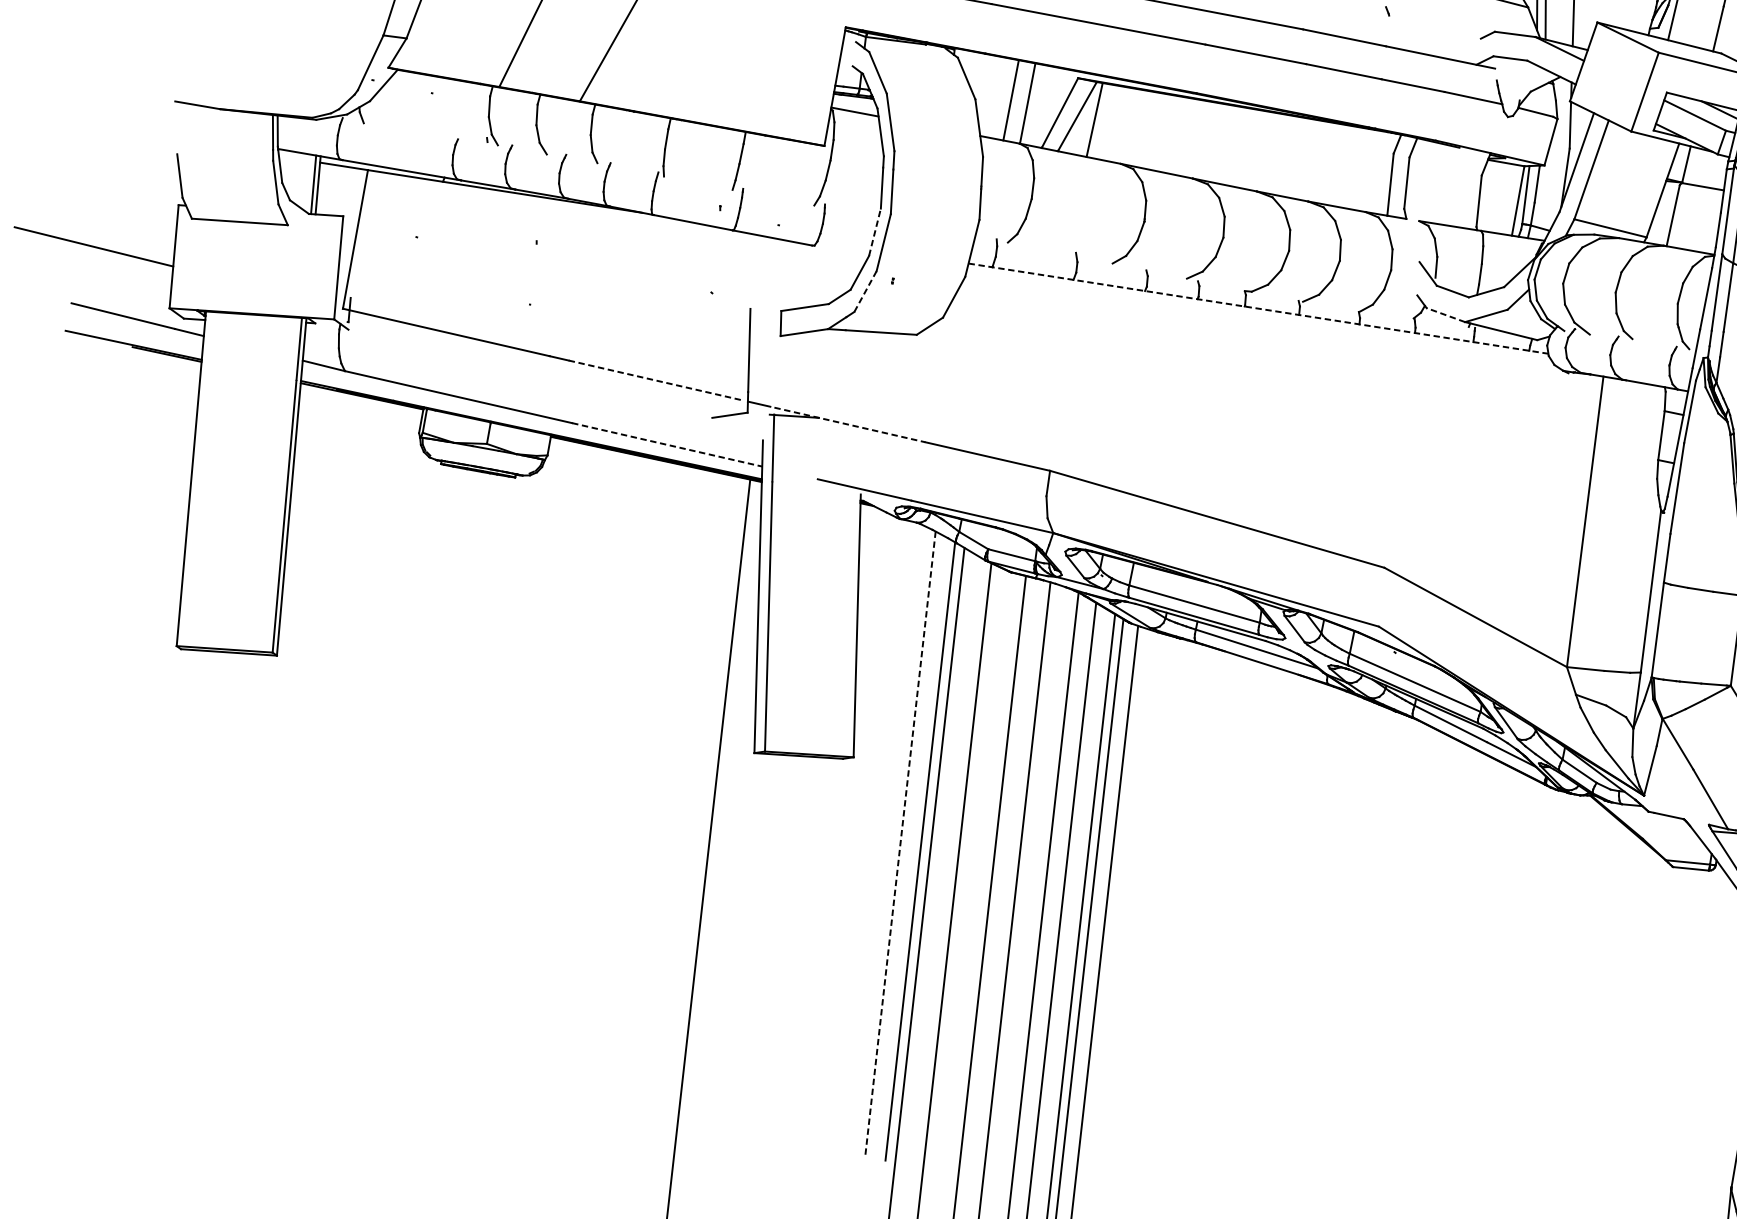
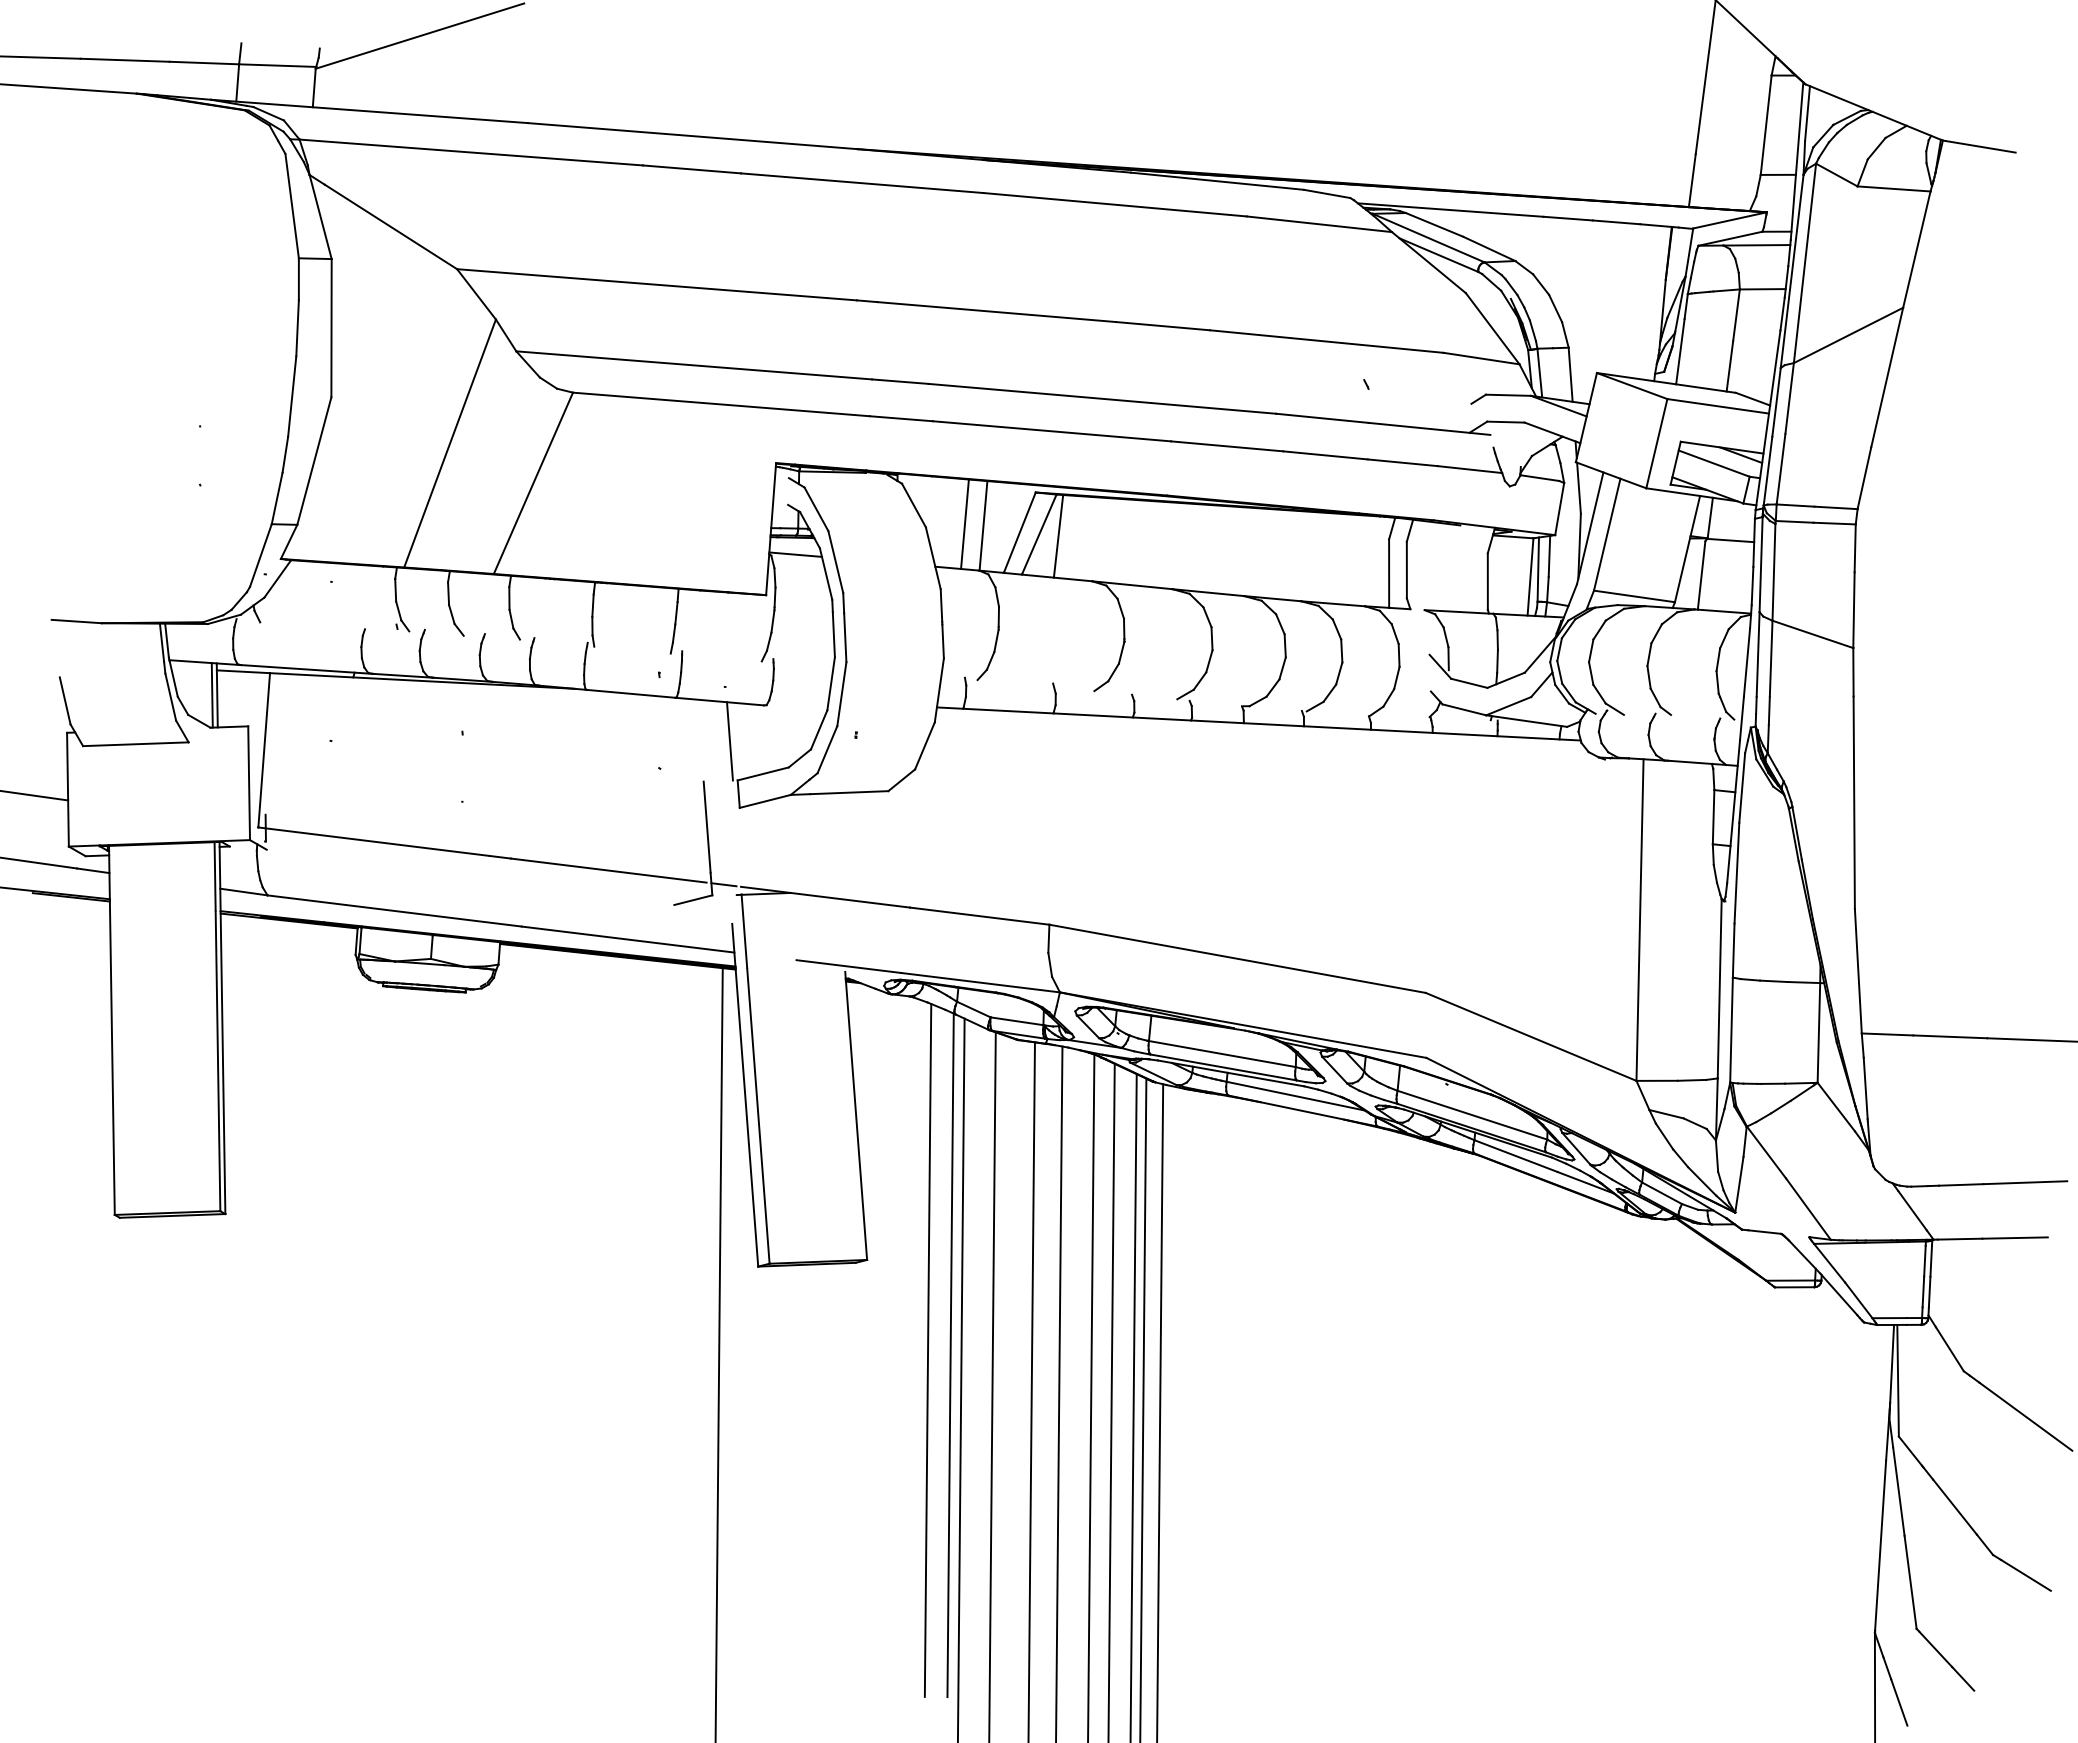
line: (875, 232) -> (831, 683), dashed -> solid
line: (777, 275) -> (729, 741), added
line: (865, 291) -> (827, 749), dashed -> solid
line: (1259, 309) -> (1259, 724), dashed -> solid
line: (1446, 314) -> (1464, 709), dashed -> solid
line: (655, 380) -> (608, 870), dashed -> solid
line: (849, 425) -> (825, 897), dashed -> solid
line: (667, 444) -> (628, 939), dashed -> solid
line: (900, 845) -> (928, 1350), dashed -> solid

